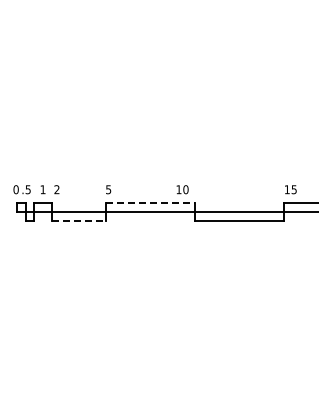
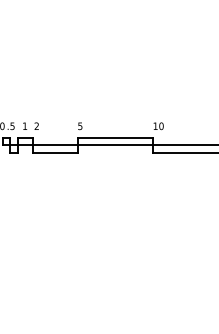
text: (182, 189) -> (158, 126), moved
line: (150, 203) -> (115, 137), dashed -> solid
line: (78, 220) -> (54, 152), dashed -> solid

